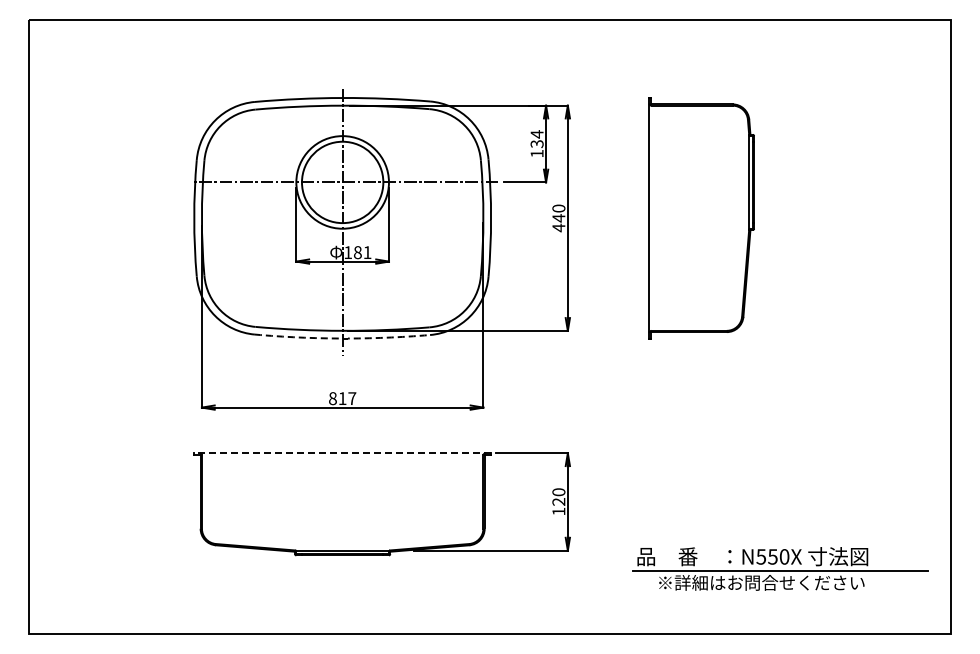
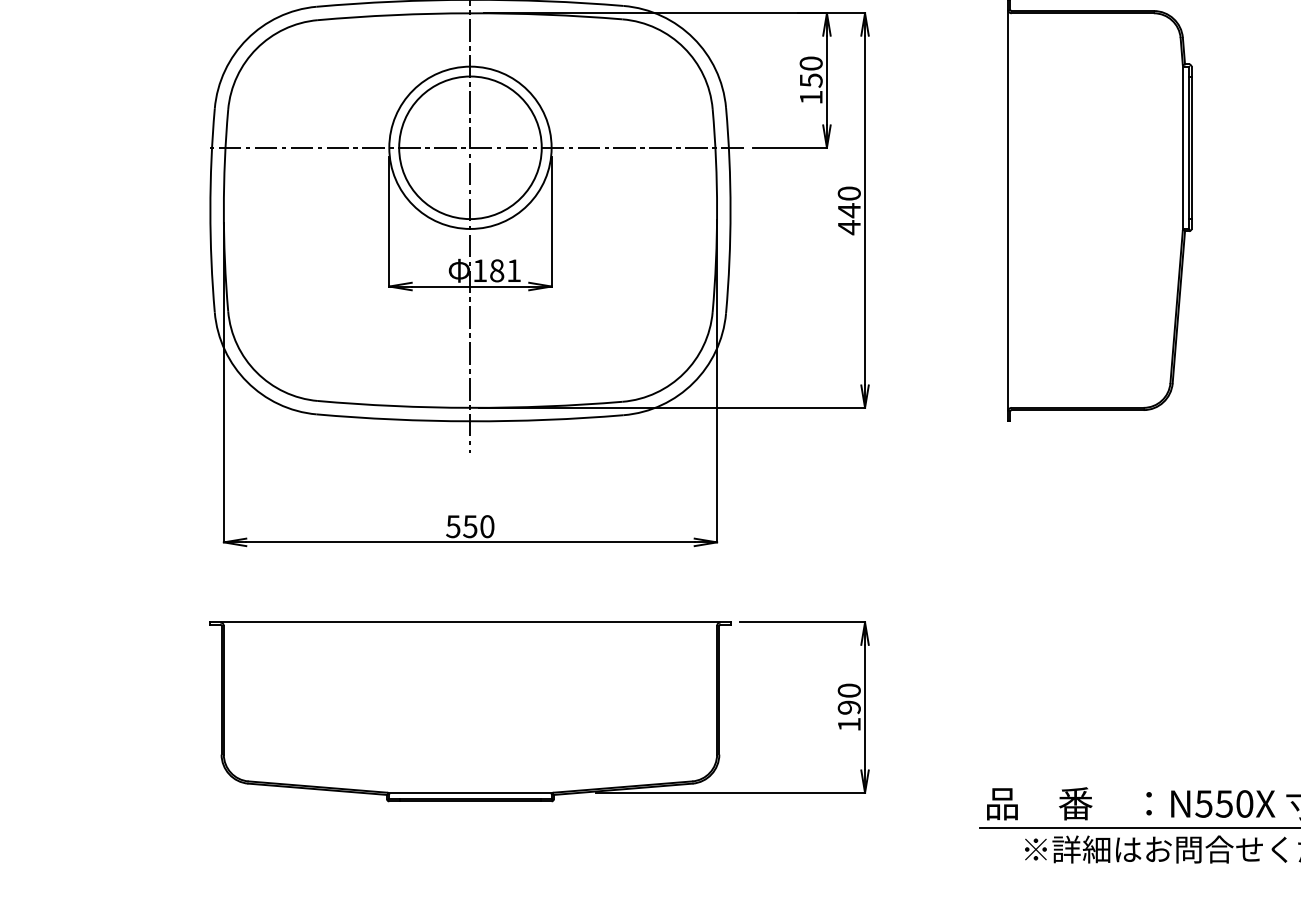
text: (536, 138) -> (810, 70), 134 -> 150
arc: (342, 338) -> (470, 421), dashed -> solid
text: (342, 398) -> (470, 526), 817 -> 550
line: (342, 453) -> (470, 622), dashed -> solid
text: (559, 501) -> (850, 706), 120 -> 190

